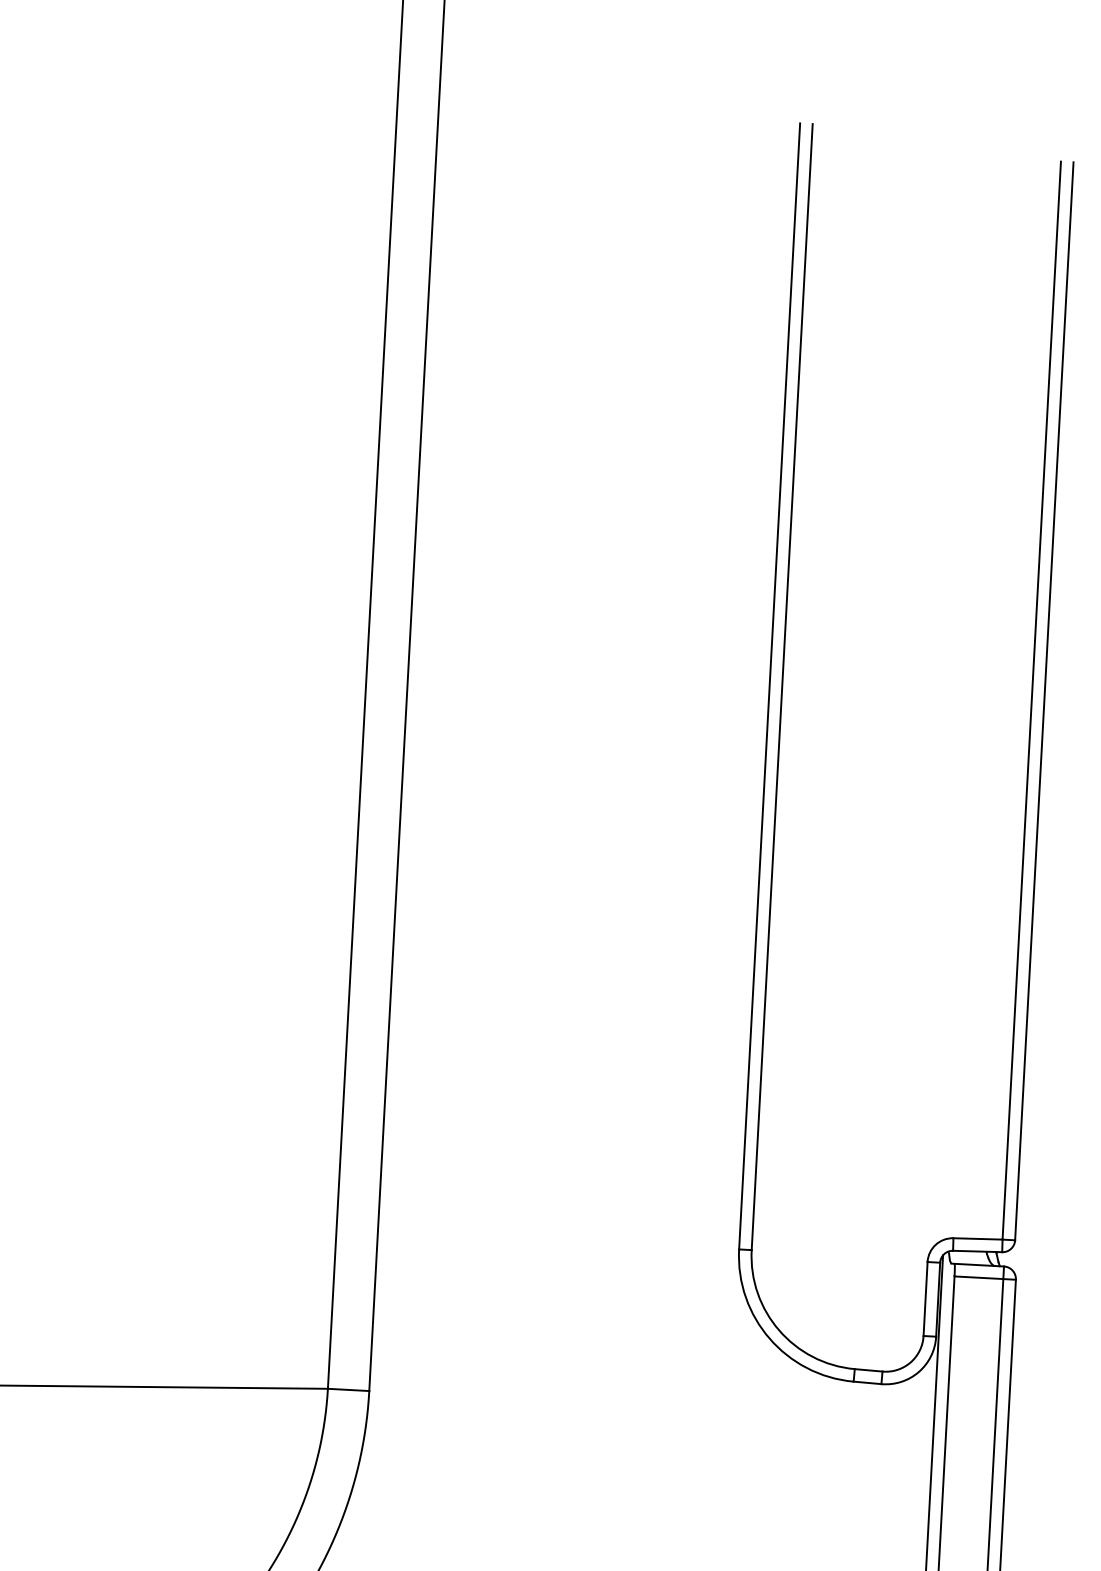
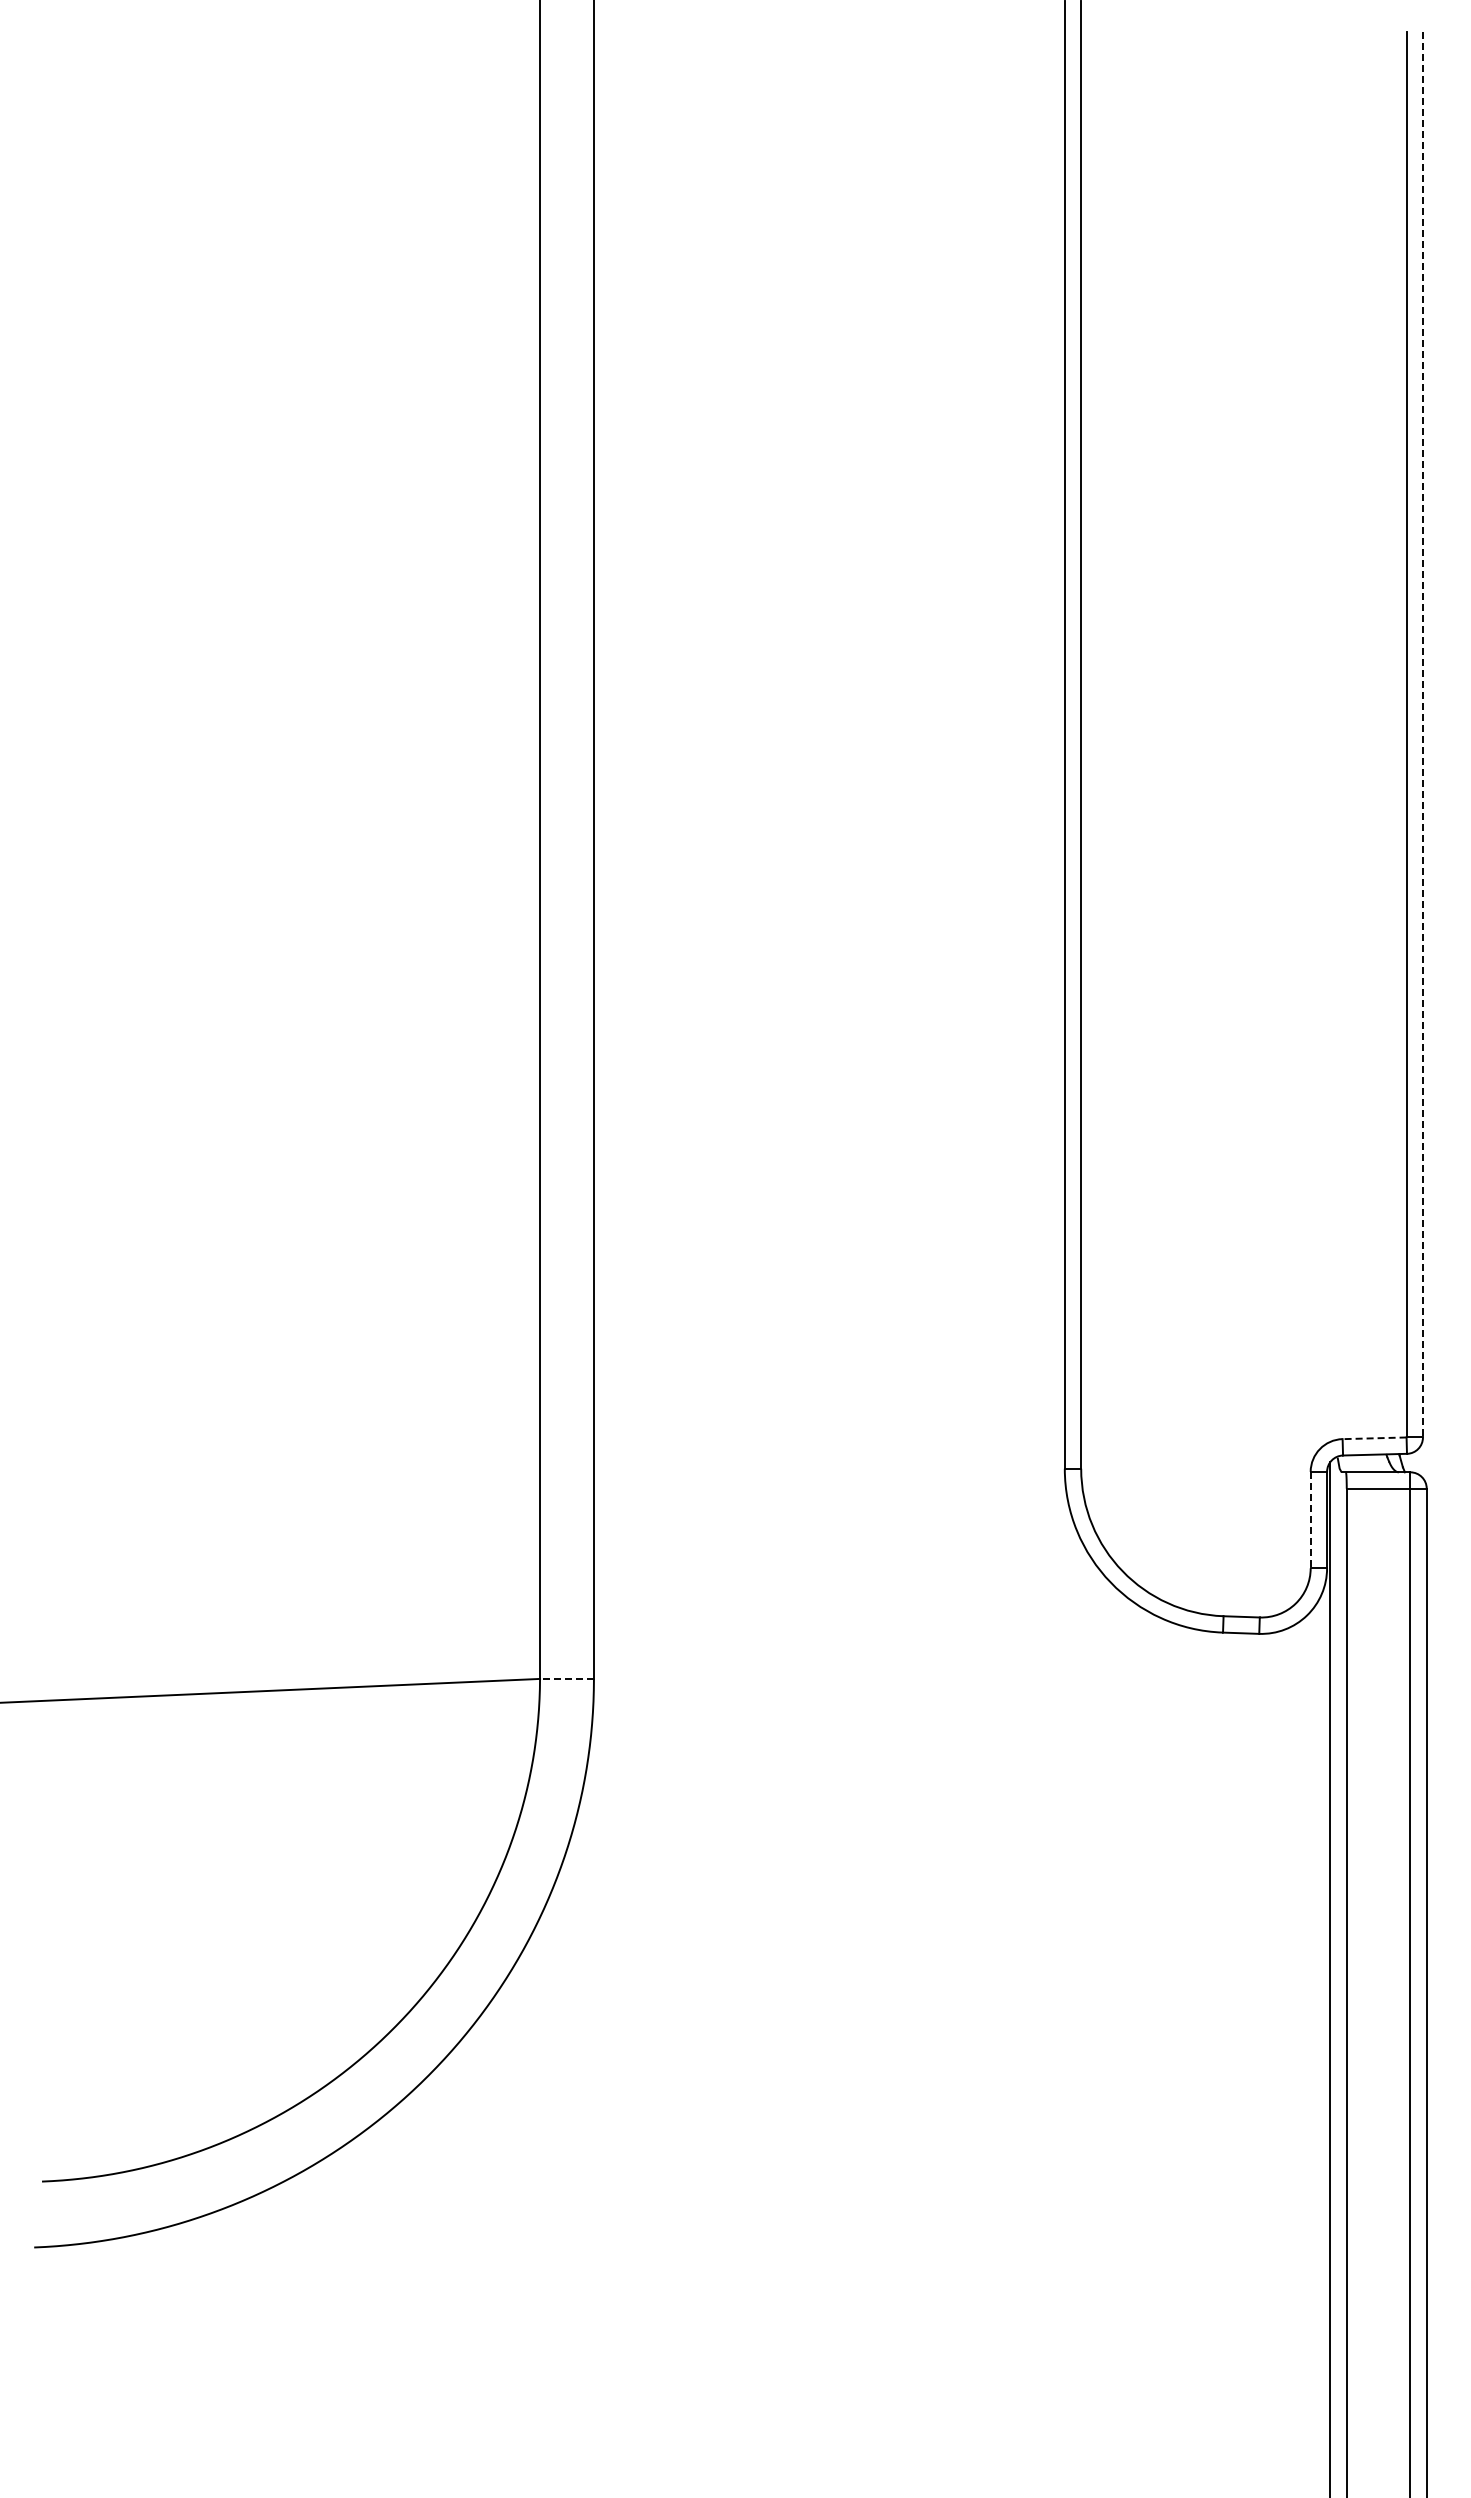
line: (1043, 701) -> (1422, 734), solid -> dashed
line: (977, 1239) -> (1374, 1438), solid -> dashed
line: (925, 1299) -> (1310, 1520), solid -> dashed
line: (349, 1389) -> (567, 1678), solid -> dashed

